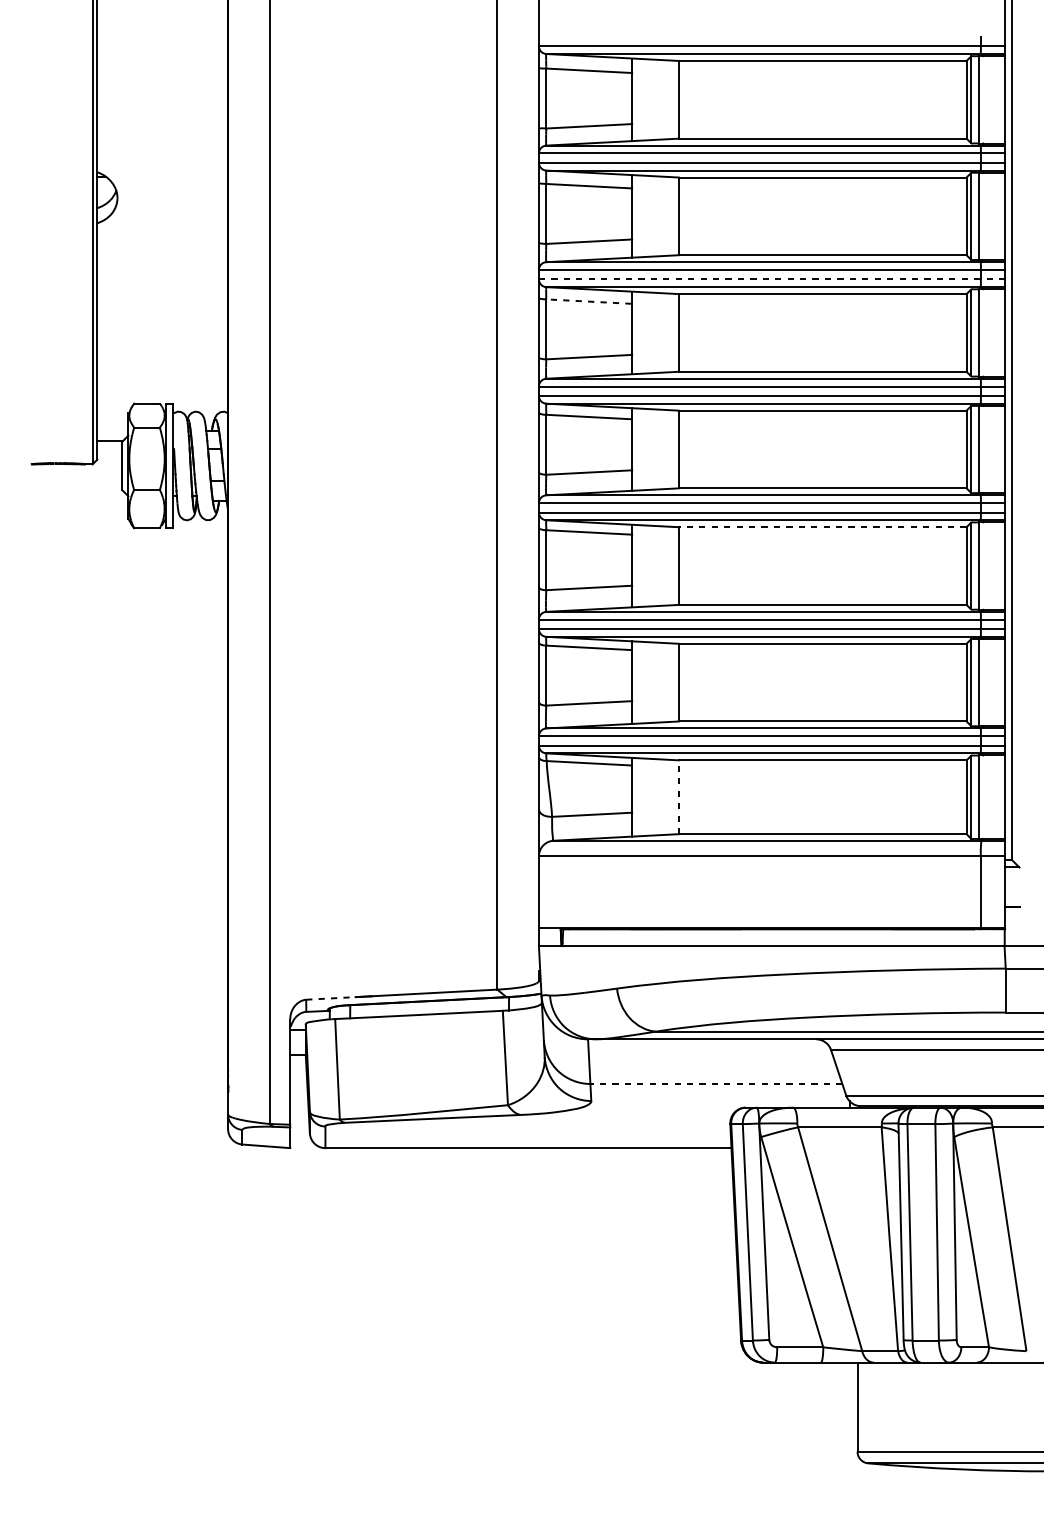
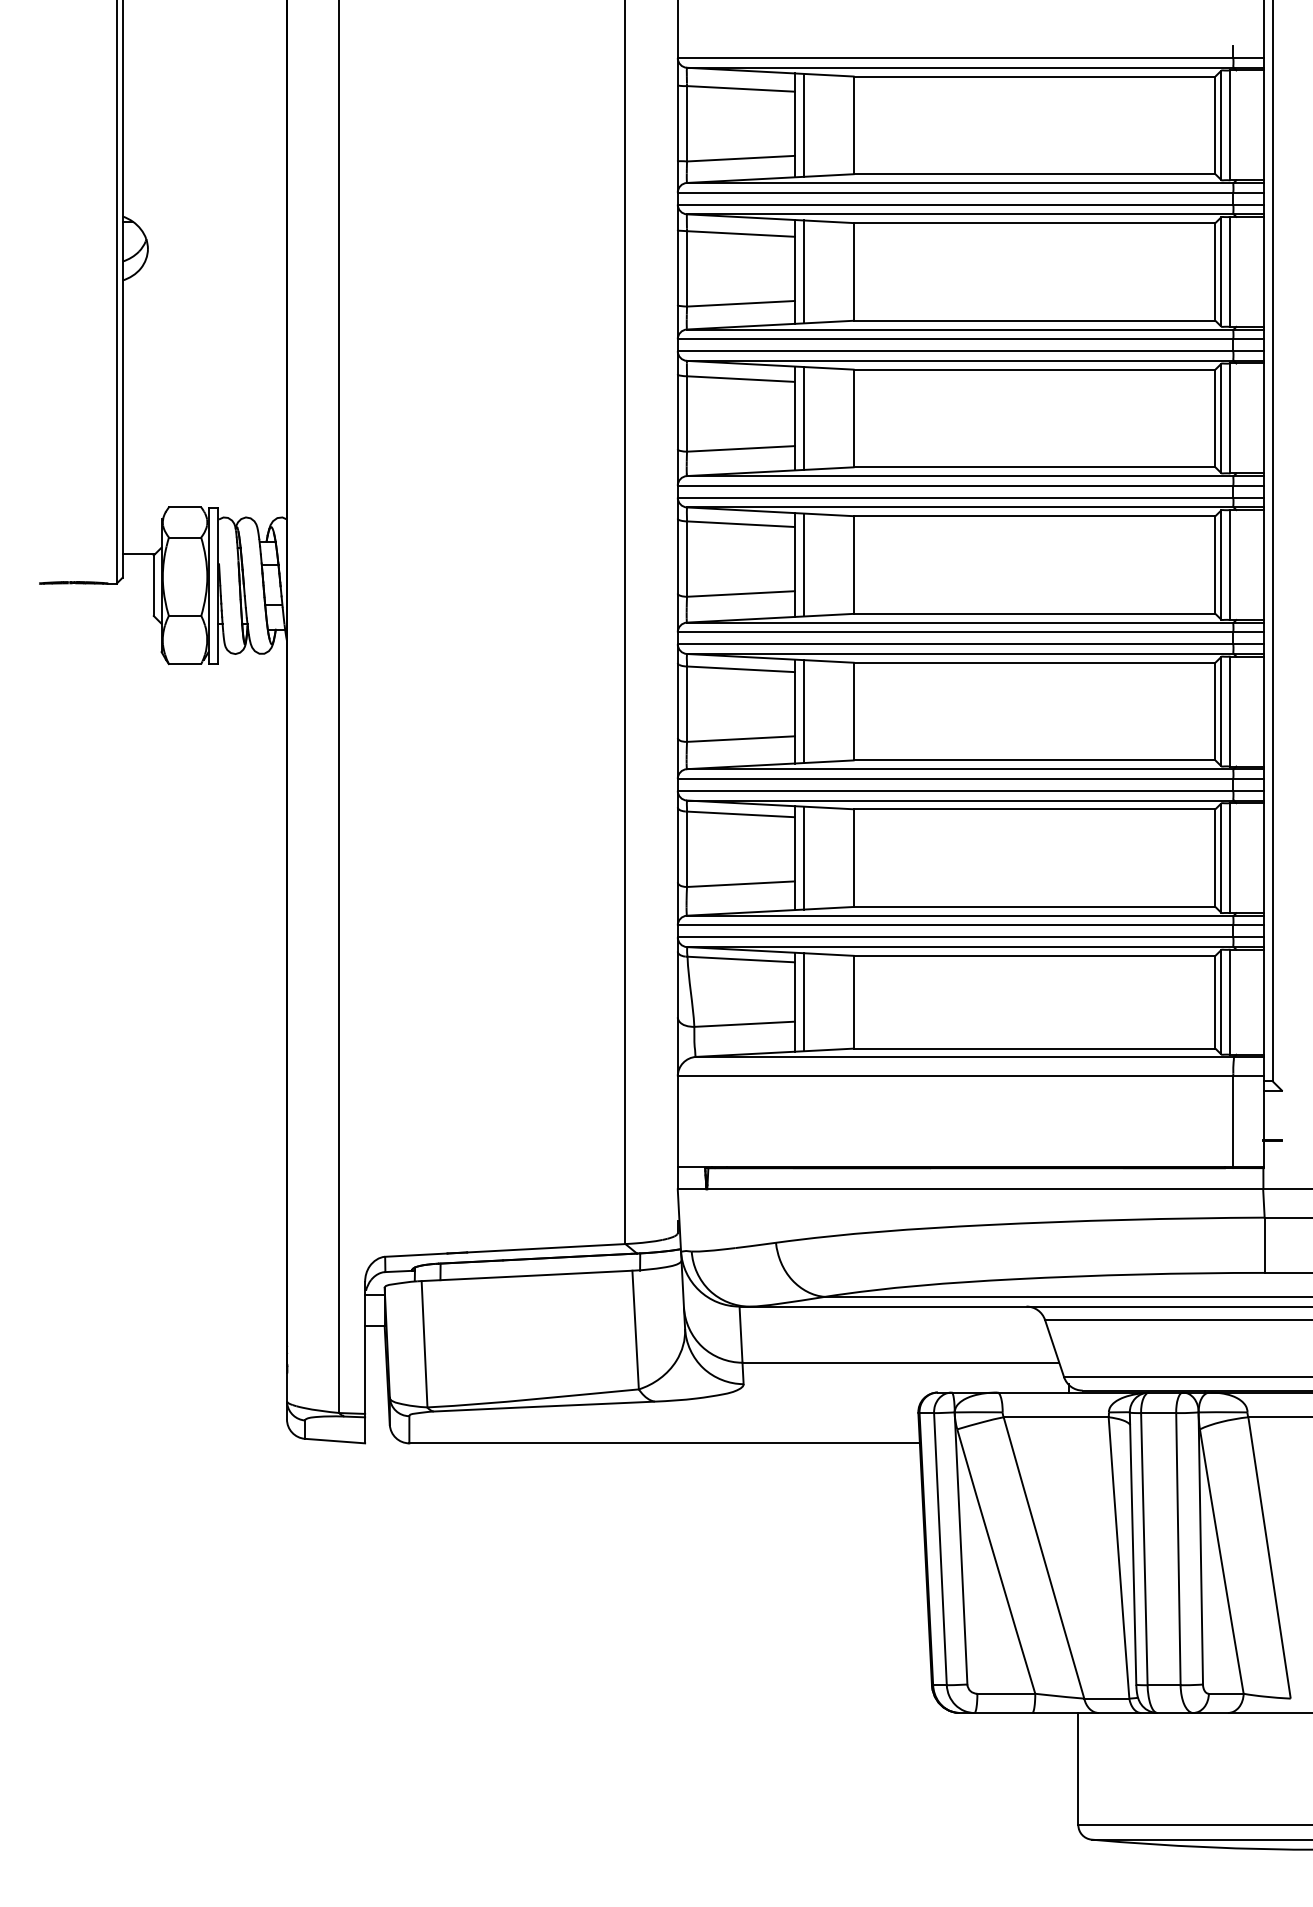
line: (639, 99) -> (804, 124), added
line: (639, 216) -> (804, 271), added
line: (772, 279) -> (971, 351), dashed -> solid
line: (588, 301) -> (740, 379), dashed -> solid
line: (639, 332) -> (804, 418), added
line: (639, 449) -> (804, 564), added
line: (822, 527) -> (1034, 662), dashed -> solid
line: (639, 566) -> (804, 711), added
line: (639, 682) -> (804, 857), added
line: (678, 796) -> (853, 1001), dashed -> solid
line: (639, 797) -> (804, 1002), added
line: (331, 998) -> (416, 1255), dashed -> solid
line: (716, 1083) -> (900, 1362), dashed -> solid

